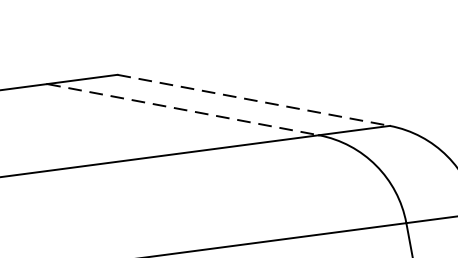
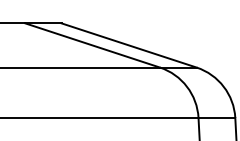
line: (254, 100) -> (129, 45), dashed -> solid
line: (182, 109) -> (92, 45), dashed -> solid

